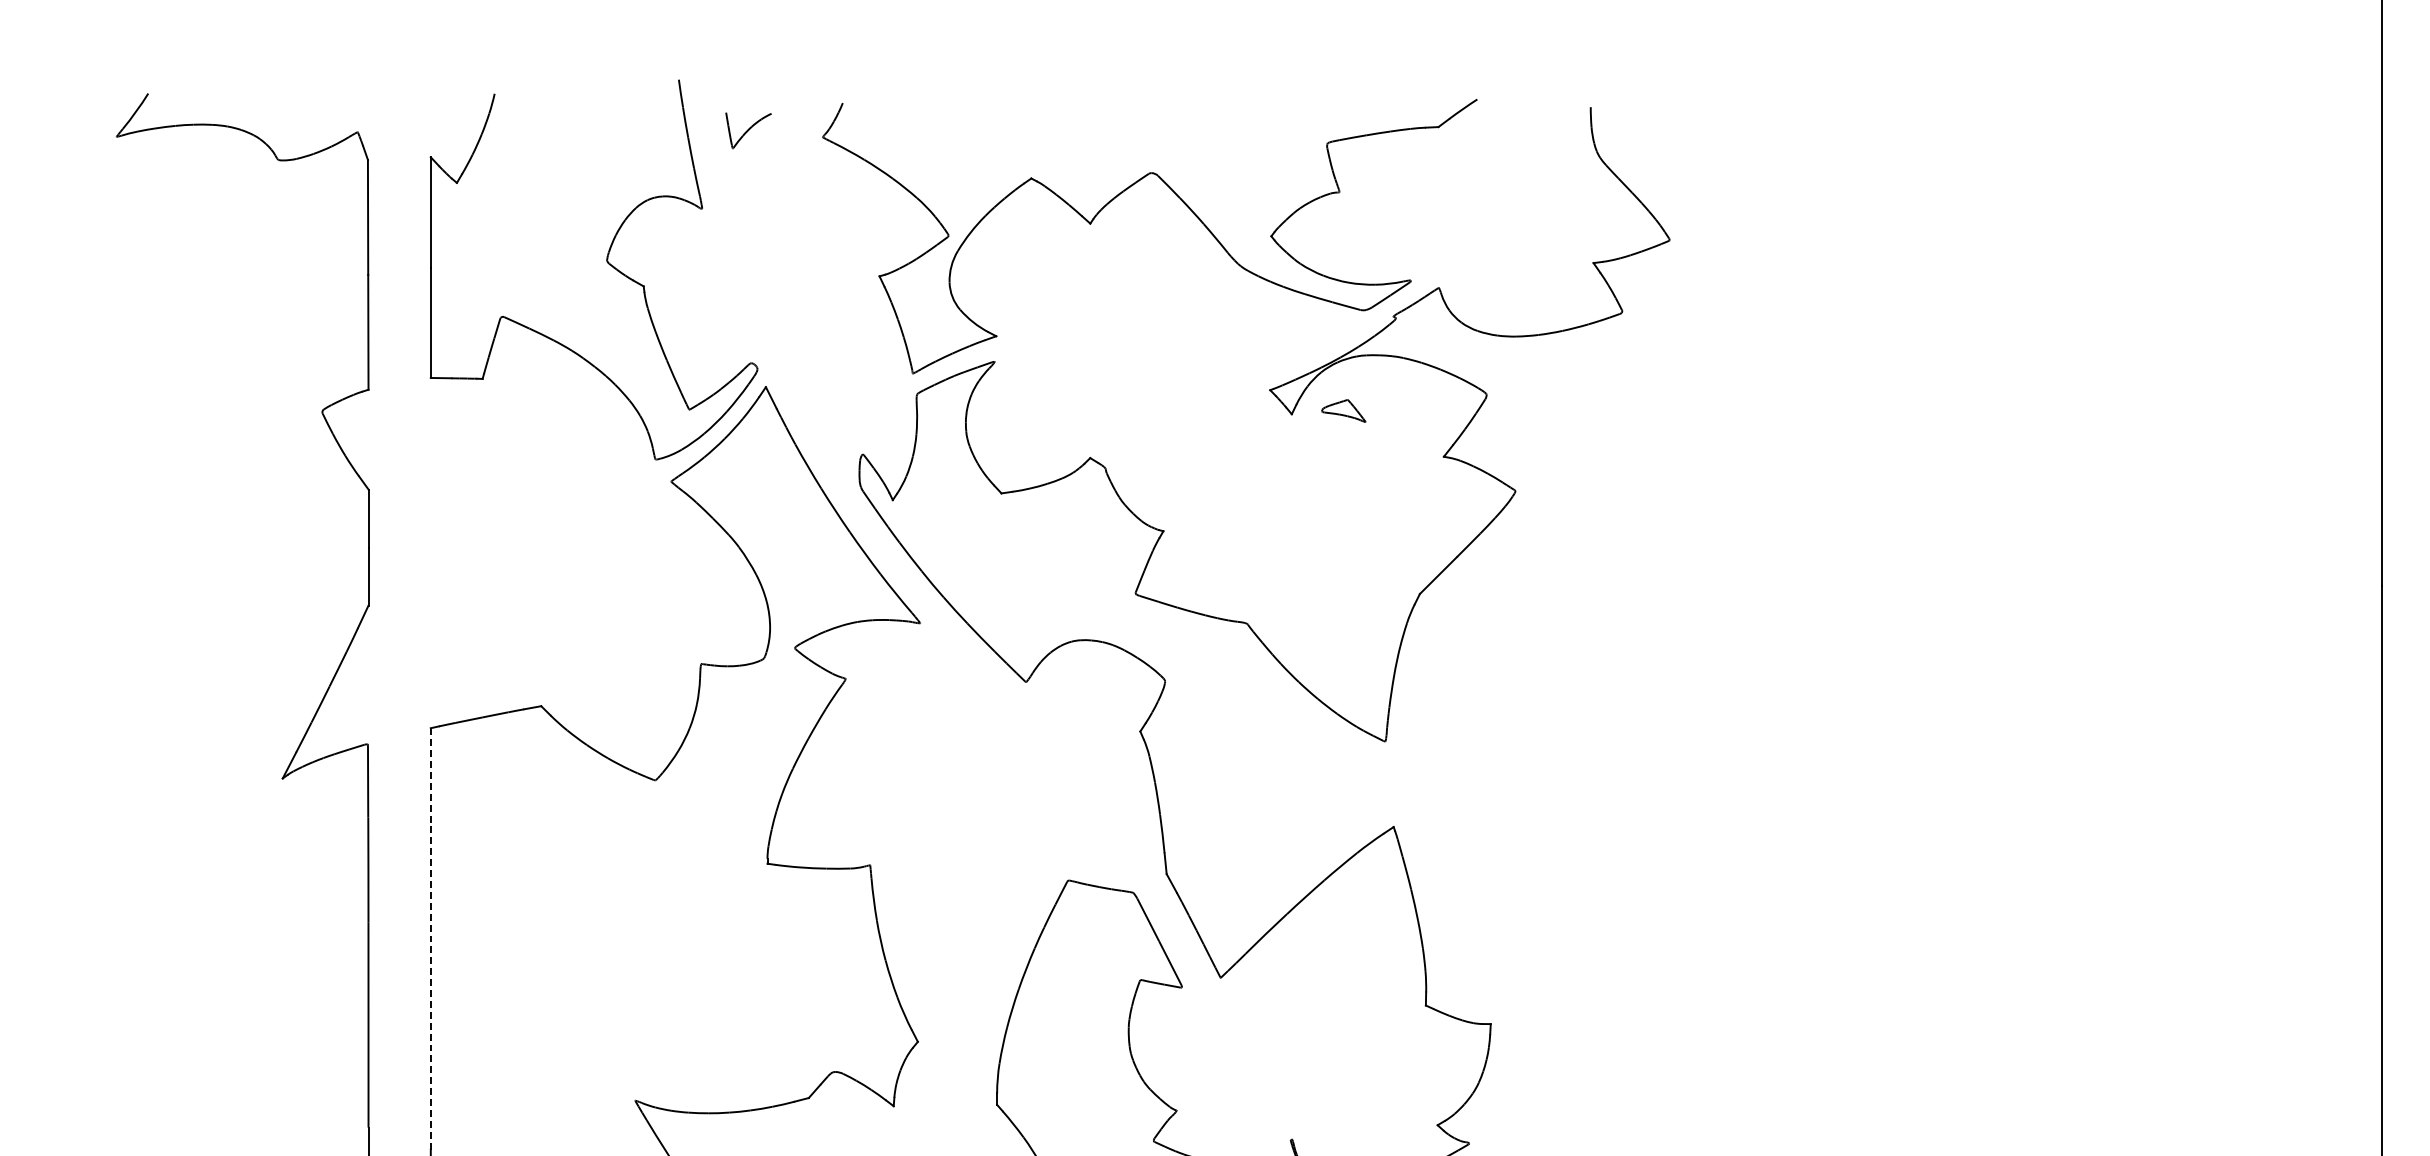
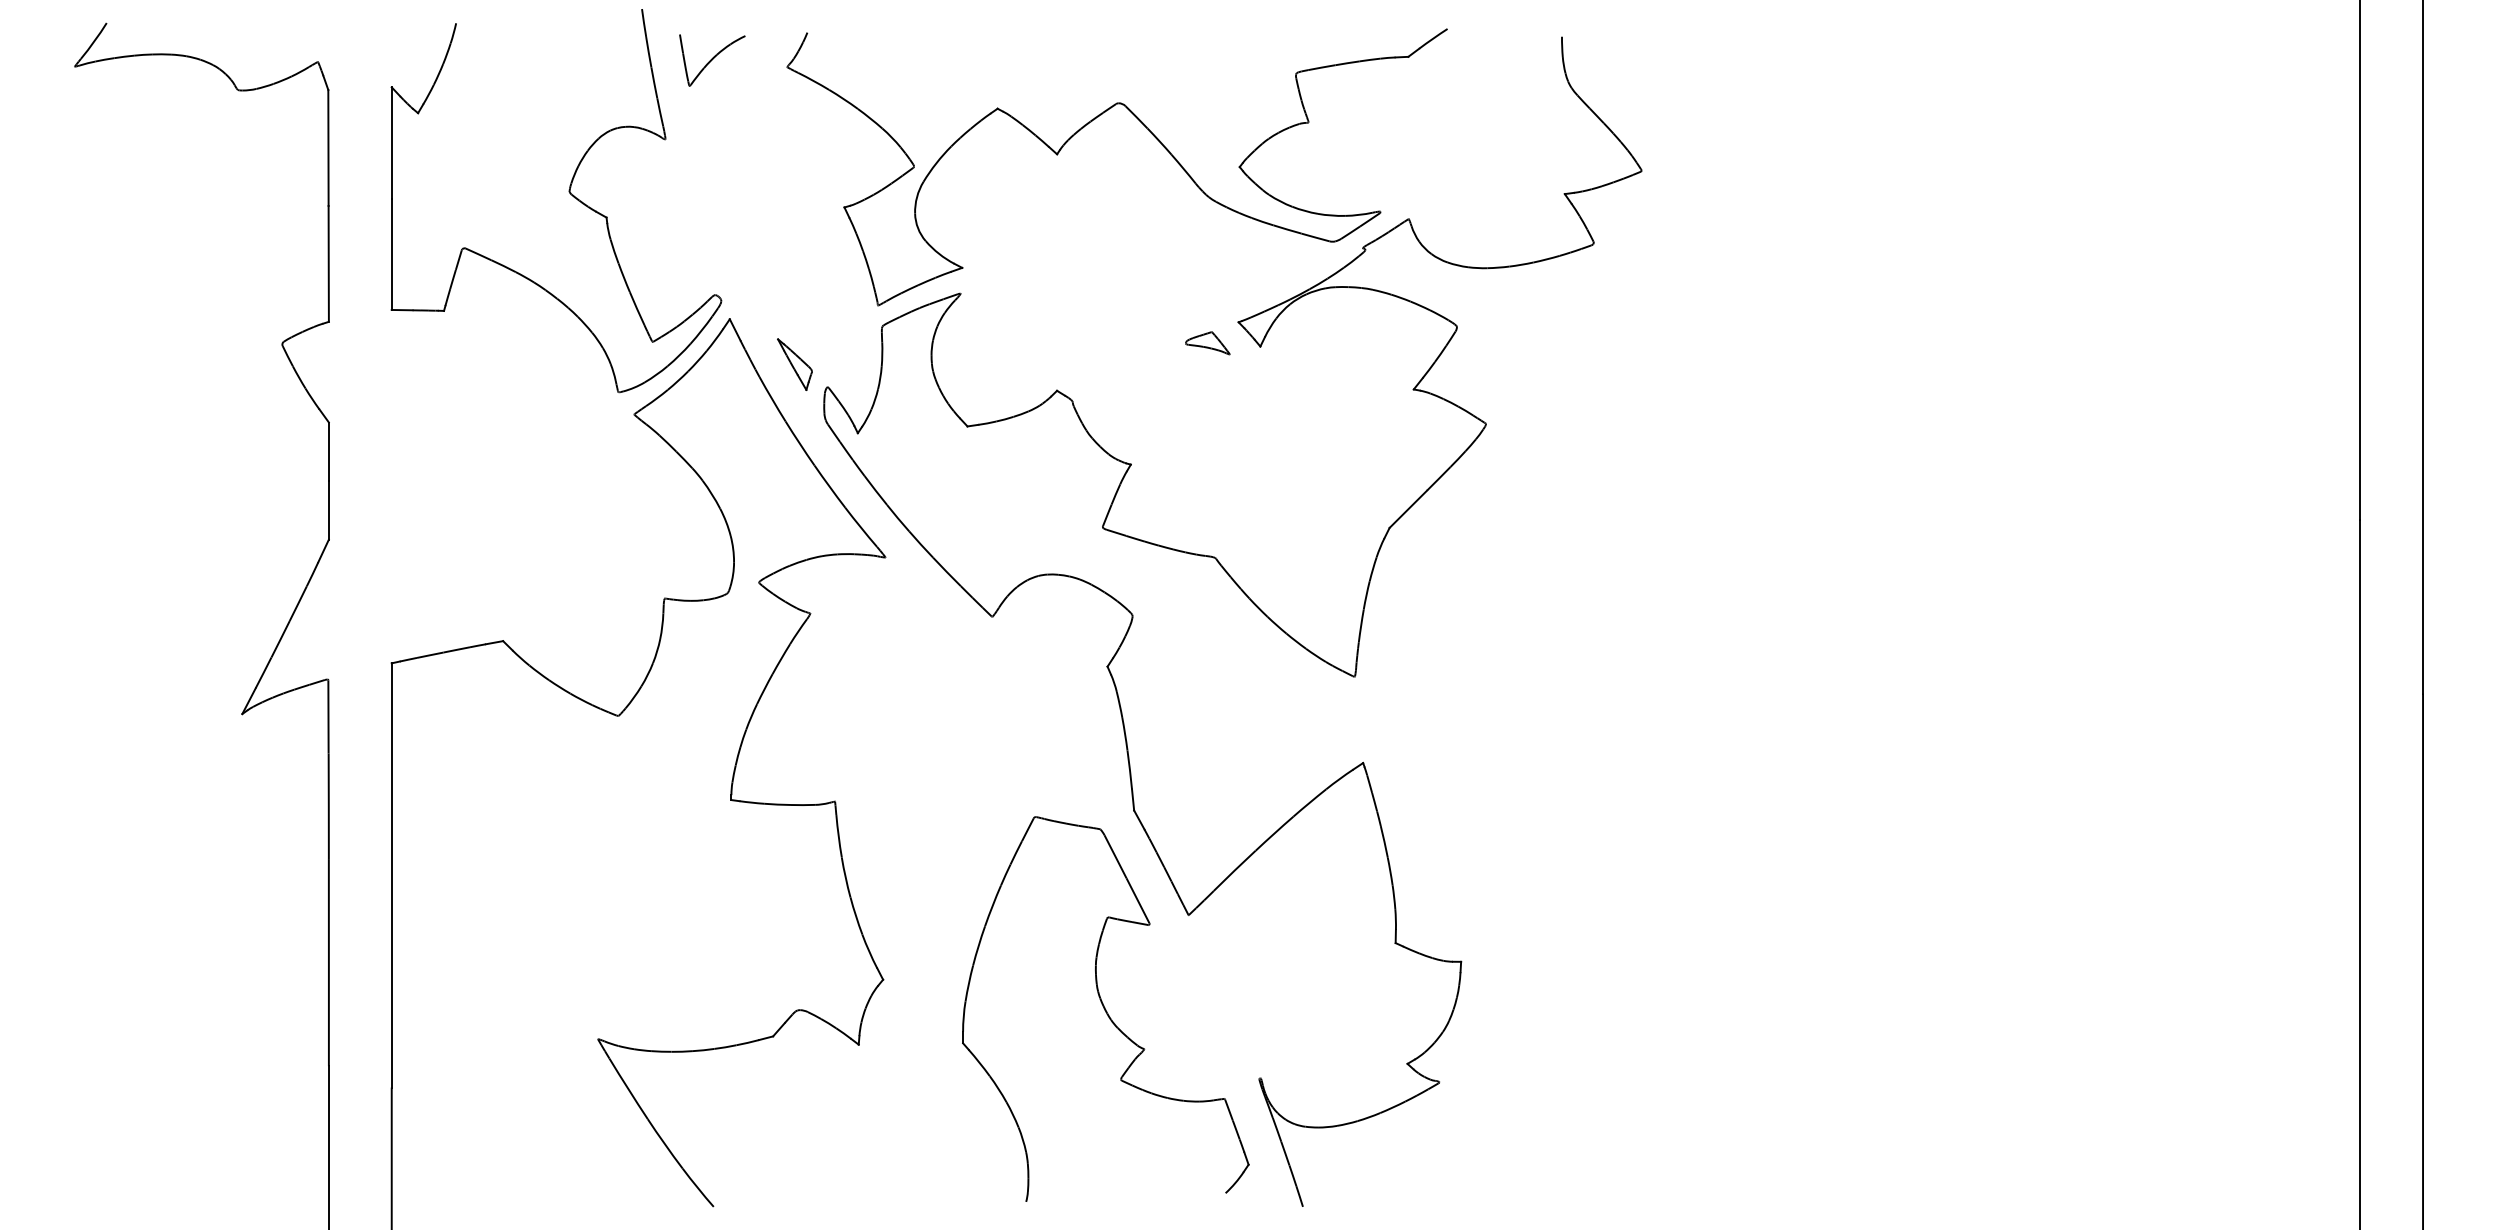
part: (748, 130) -> (712, 60), size x1.43
part: (1343, 411) -> (1207, 343), moved
part: (830, 432) -> (794, 364), added
line: (430, 938) -> (391, 875), dashed -> solid

